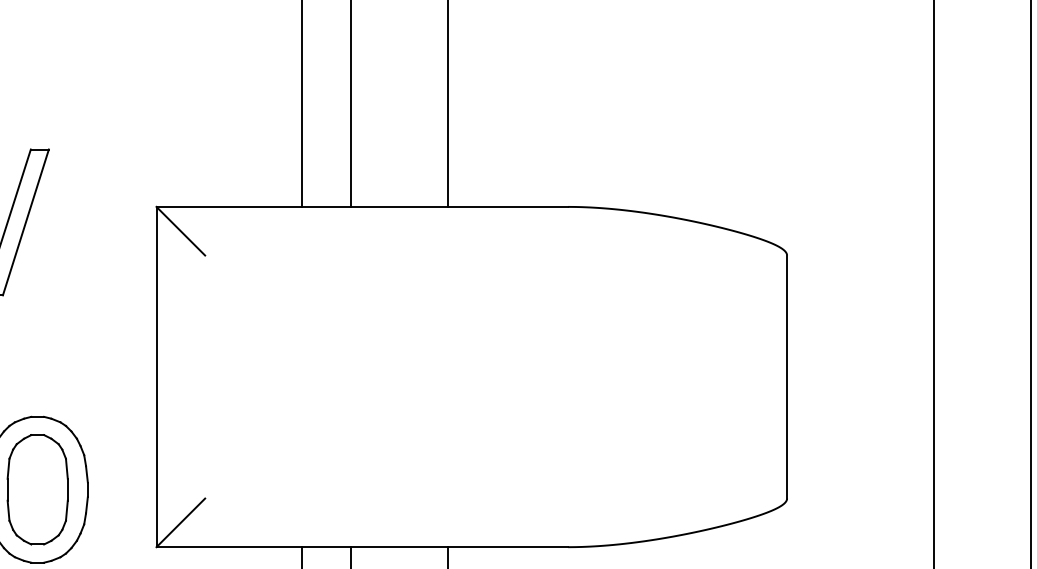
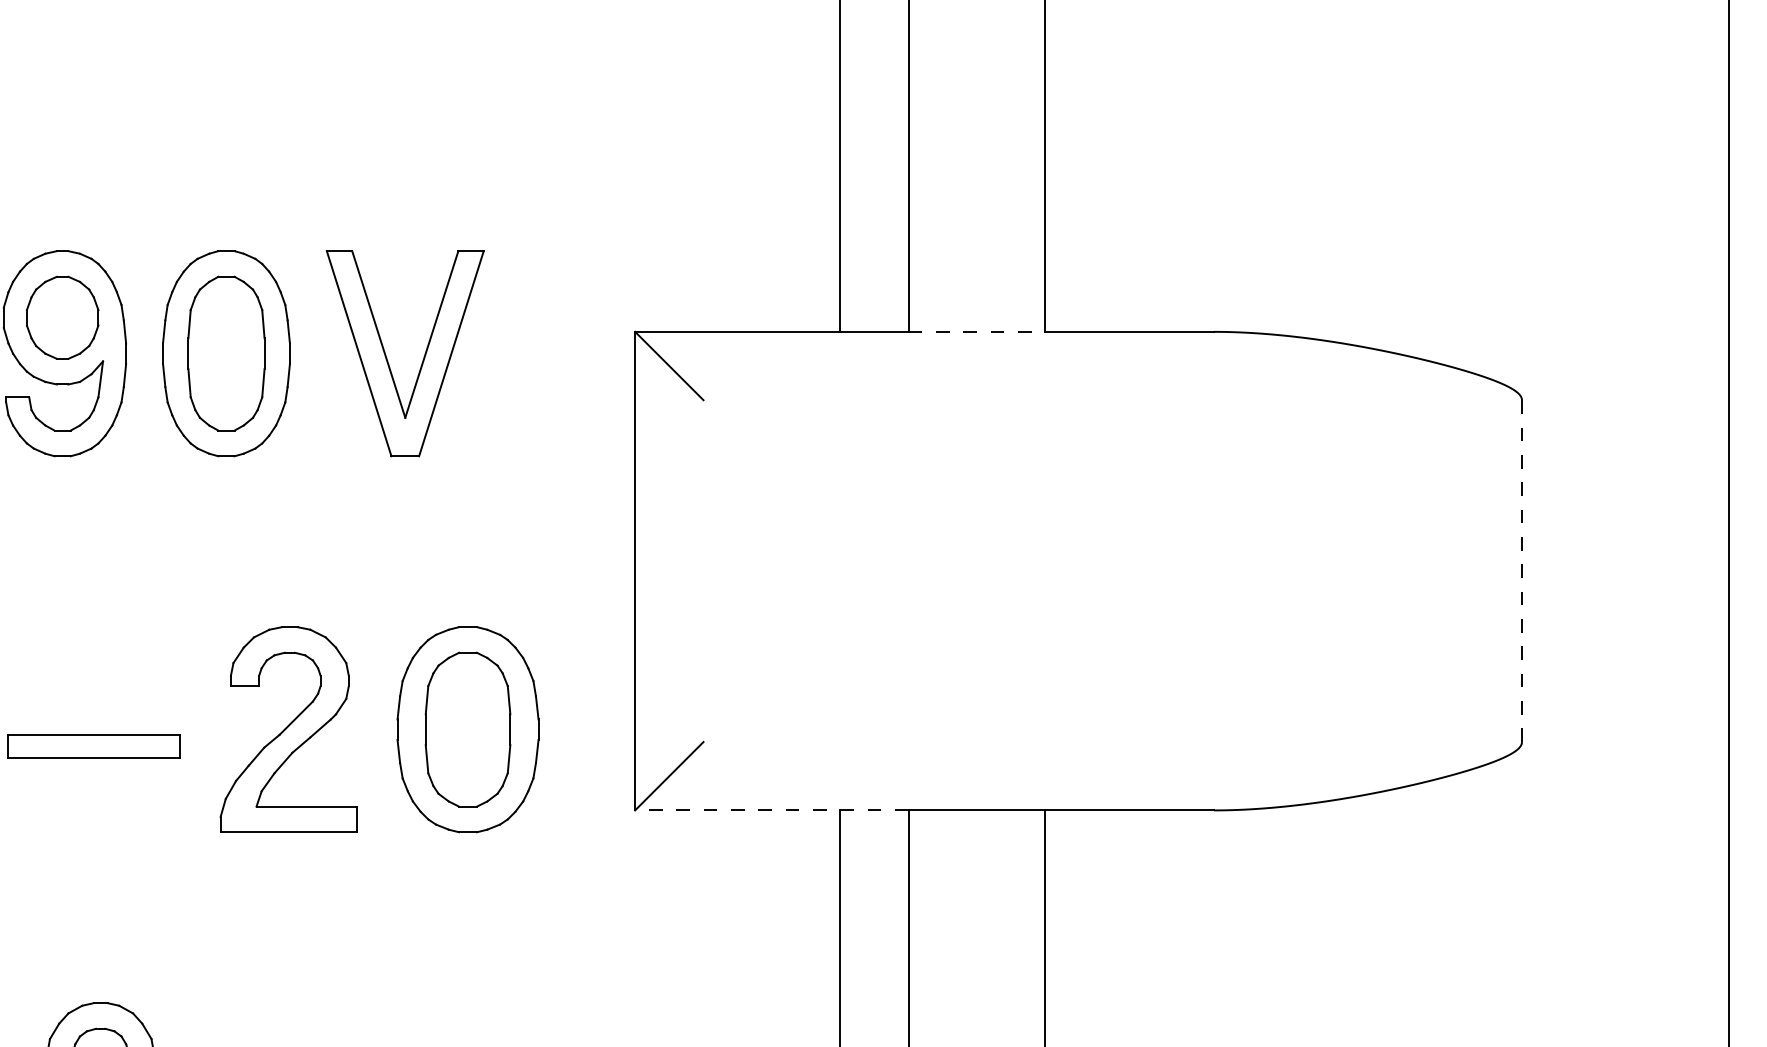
line: (399, 206) -> (977, 331), solid -> dashed
line: (787, 377) -> (1522, 571), solid -> dashed
line: (253, 547) -> (771, 810), solid -> dashed

